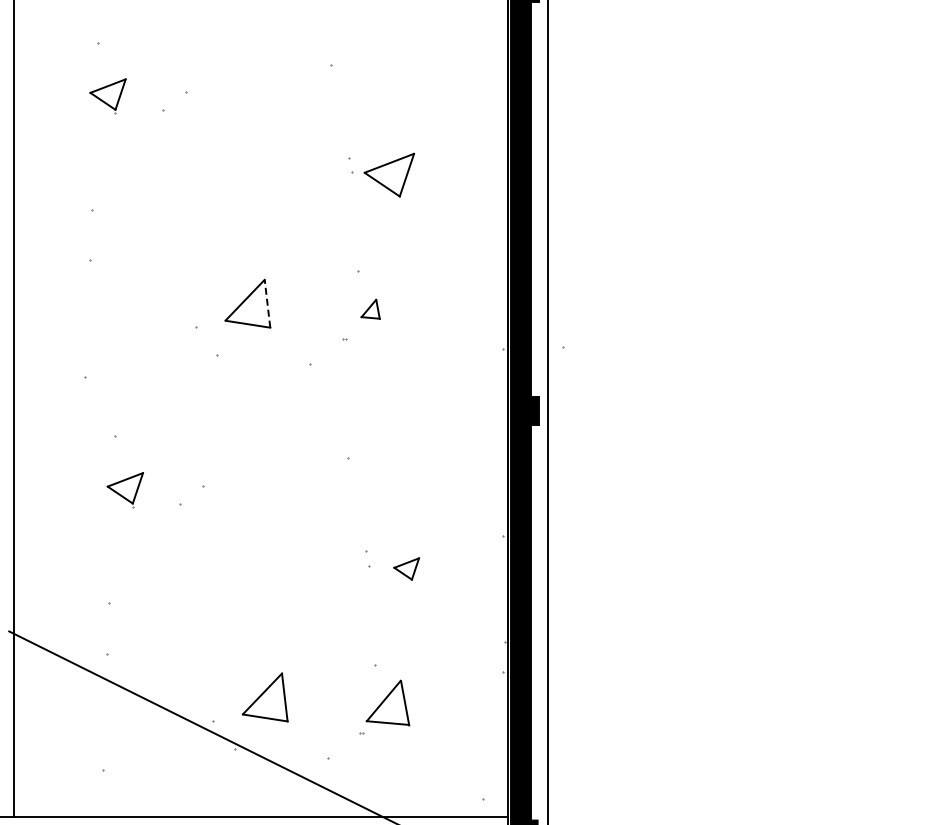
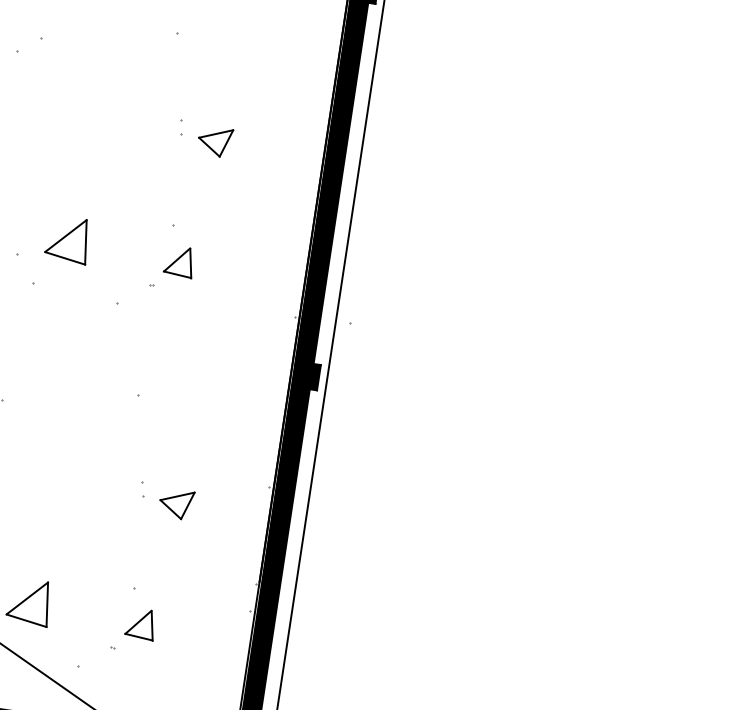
part: (388, 175) -> (214, 141), size x0.71
line: (267, 303) -> (85, 242), dashed -> solid
part: (370, 309) -> (179, 261), size x1.67
part: (406, 568) -> (176, 503), size x1.43
part: (388, 702) -> (141, 623), size x0.71

